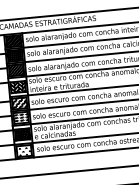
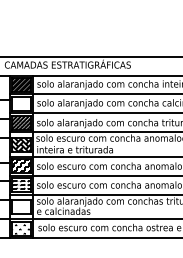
hatch: (15, 55) -> (21, 103), removed
hatch: (22, 134) -> (21, 206), removed

